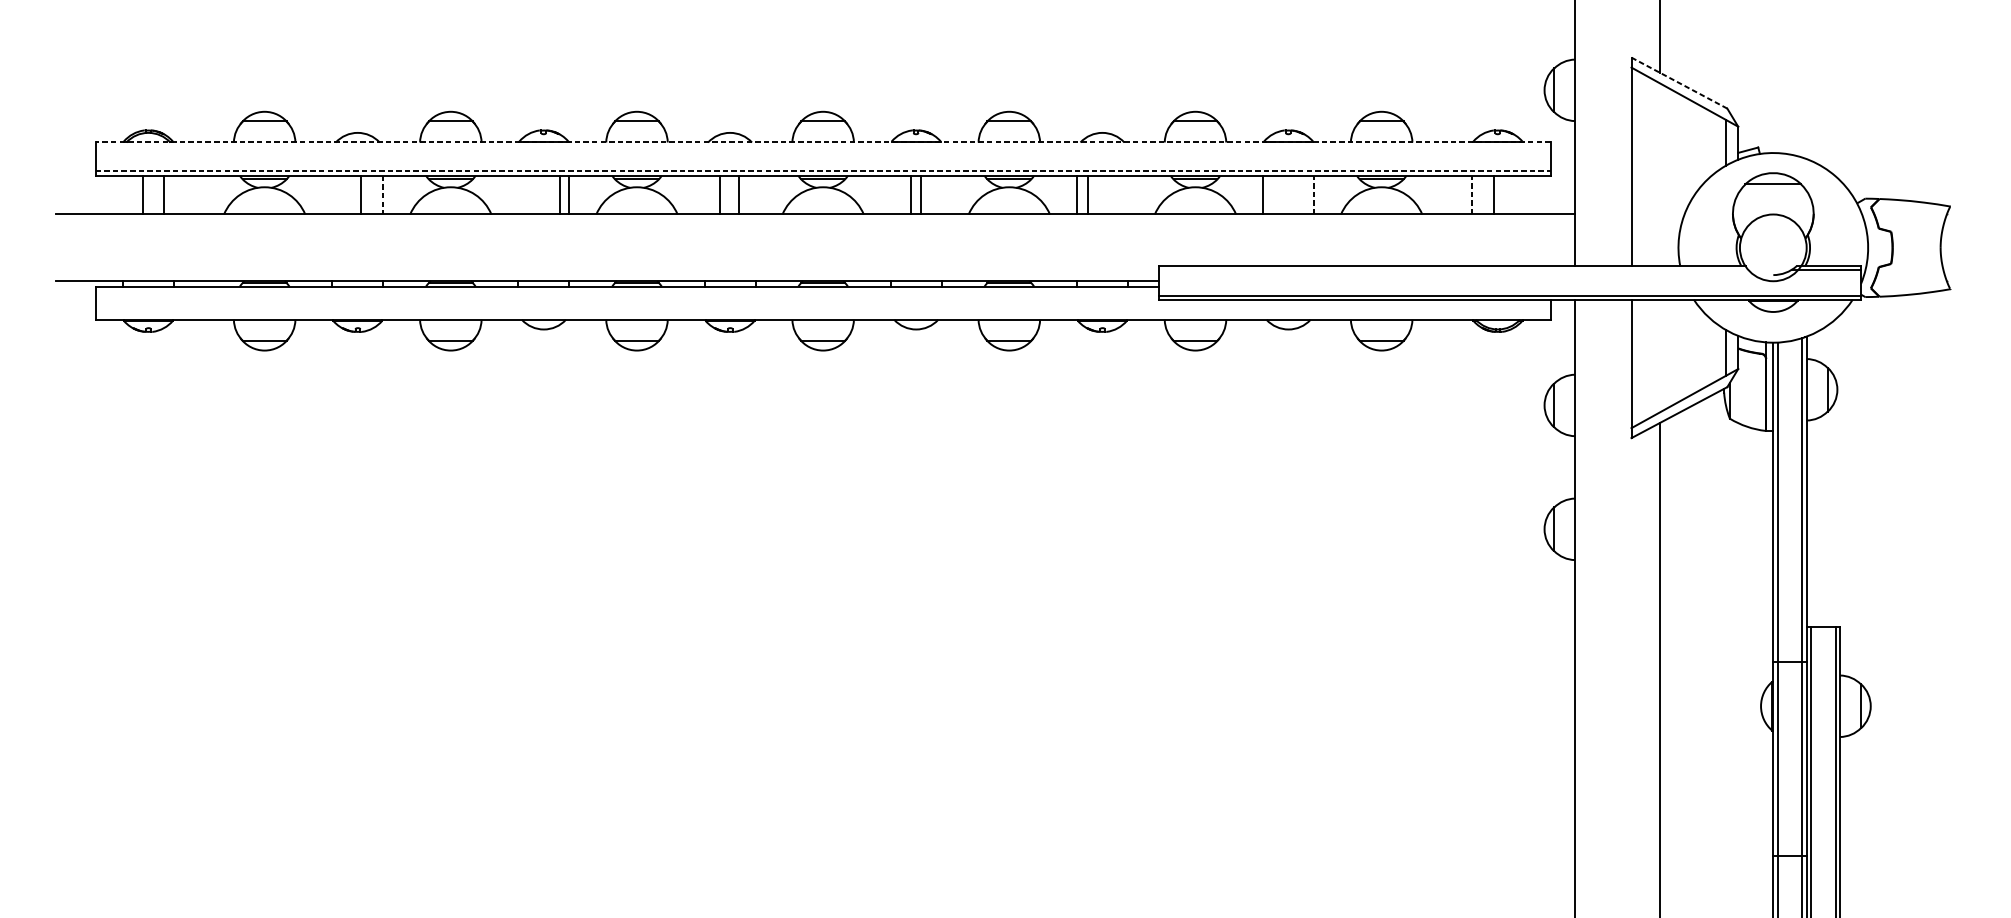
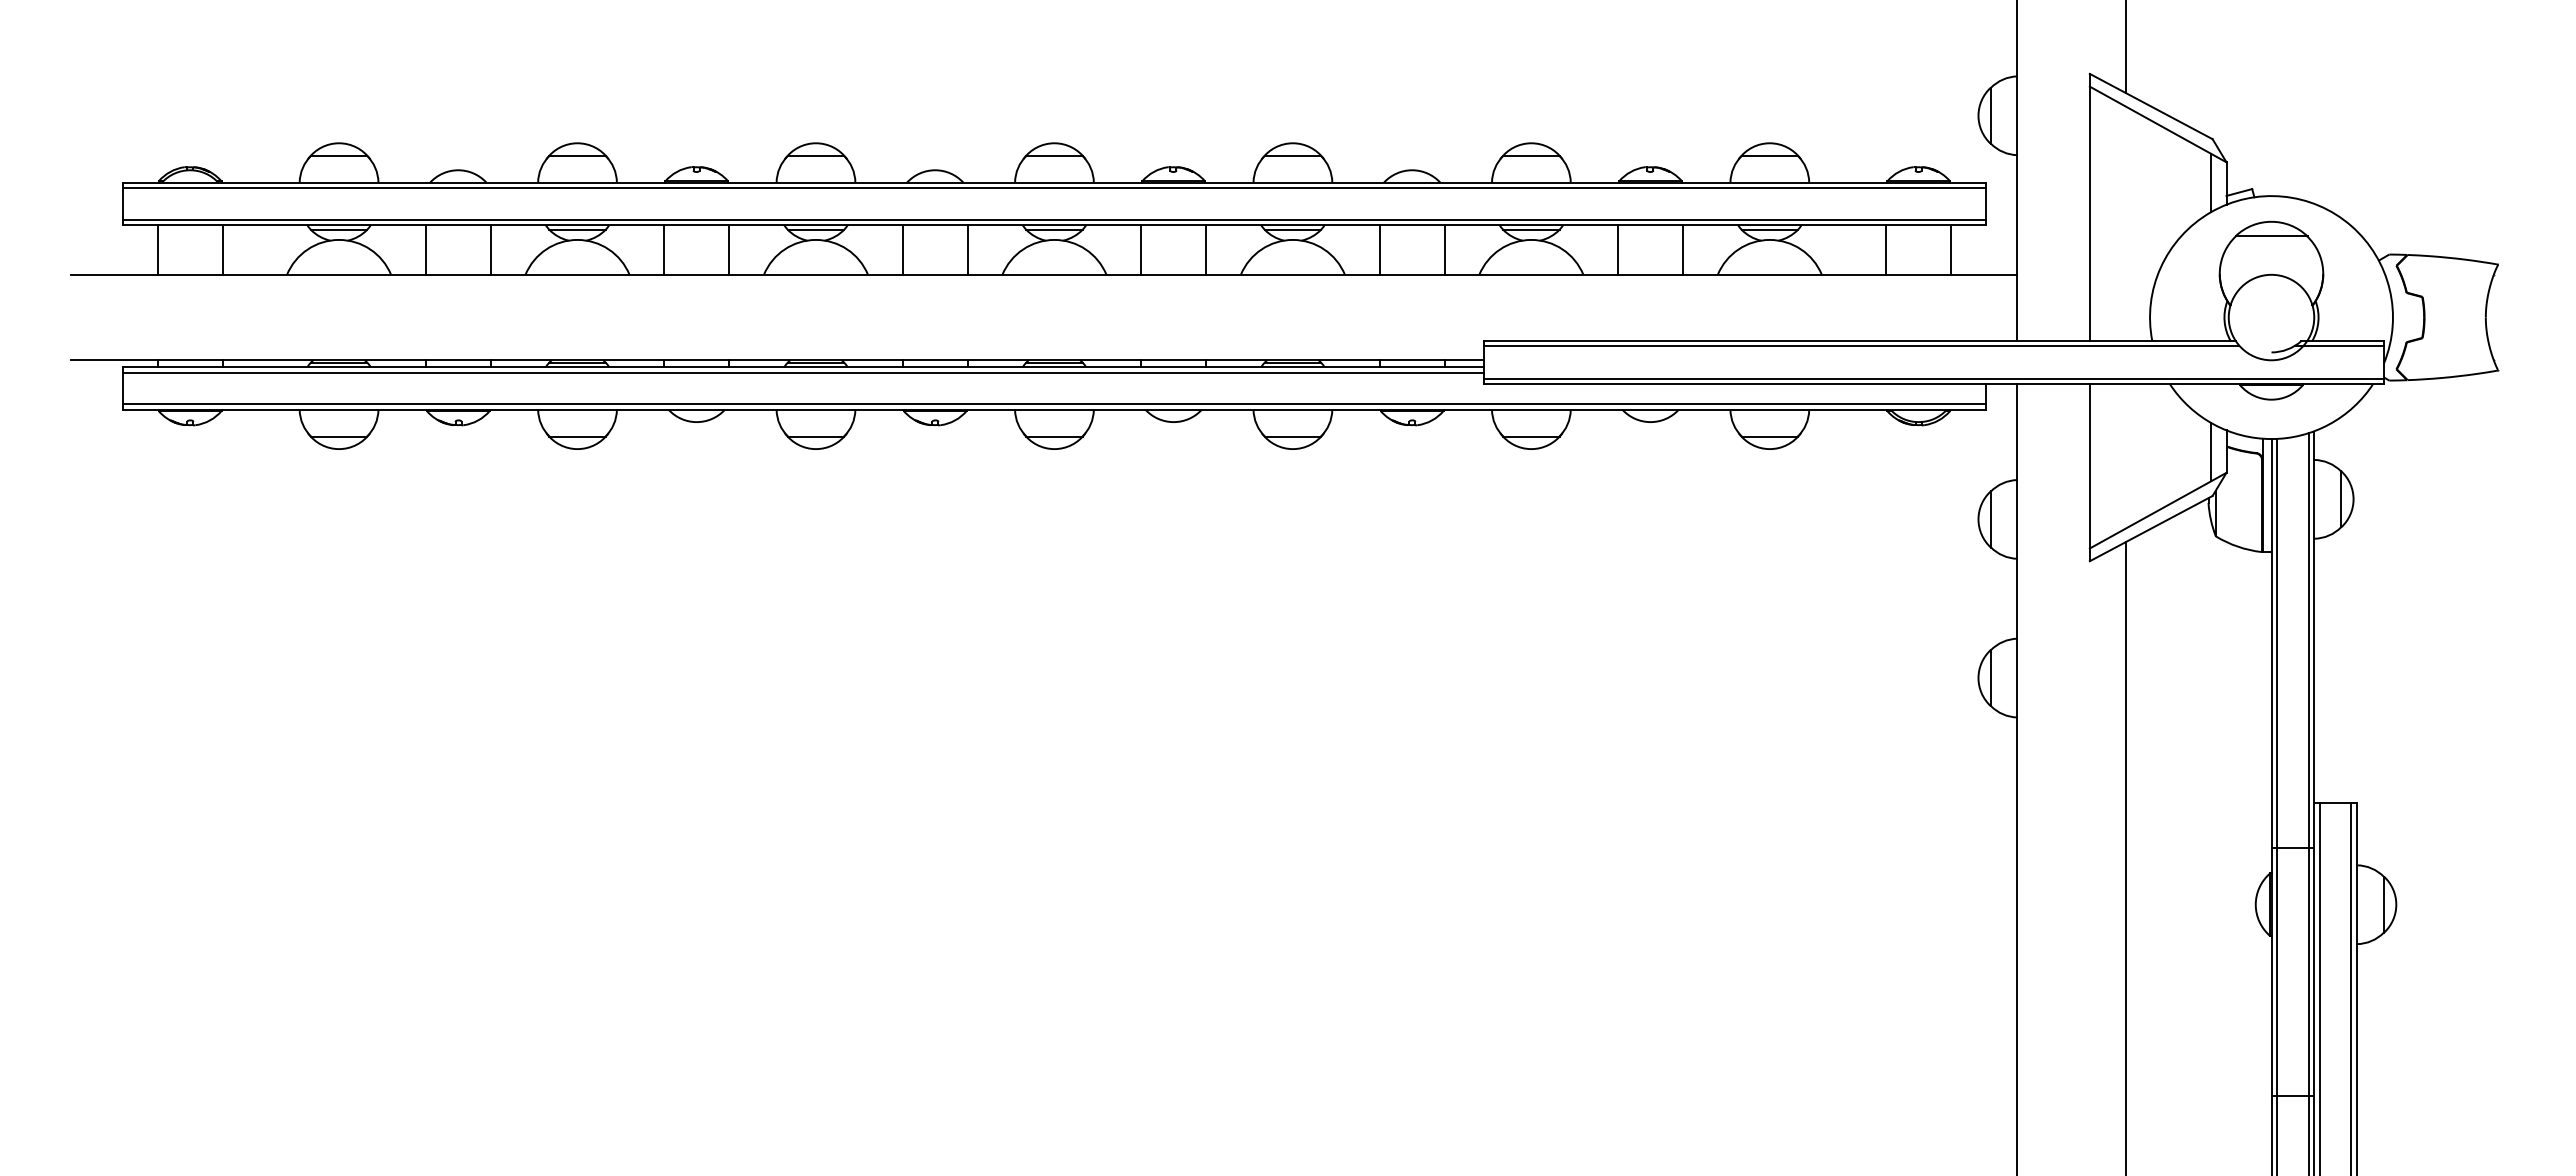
line: (1679, 83) -> (2151, 106), dashed -> solid
line: (823, 142) -> (1054, 182), dashed -> solid
line: (823, 147) -> (1054, 188), added
line: (823, 171) -> (1054, 219), dashed -> solid
line: (142, 194) -> (222, 249), moved
line: (164, 194) -> (157, 249), moved
line: (361, 194) -> (425, 249), moved
line: (560, 194) -> (664, 249), moved
line: (720, 194) -> (967, 249), moved
line: (738, 194) -> (902, 249), moved
line: (910, 194) -> (1206, 249), moved
line: (921, 194) -> (1141, 249), moved
line: (1087, 194) -> (1444, 249), moved
line: (1493, 194) -> (1951, 249), moved
line: (382, 195) -> (490, 250), dashed -> solid
line: (1314, 195) -> (1683, 250), dashed -> solid
line: (1472, 195) -> (1886, 250), dashed -> solid
line: (1453, 269) -> (1861, 345), added
line: (627, 290) -> (803, 372), added
line: (823, 315) -> (1054, 404), added

